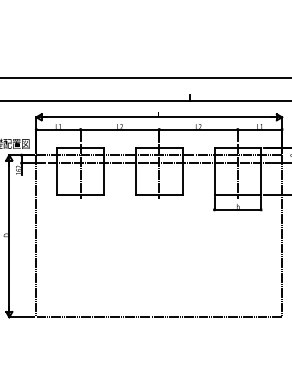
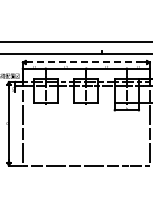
line: (159, 117) -> (86, 62), solid -> dashed

